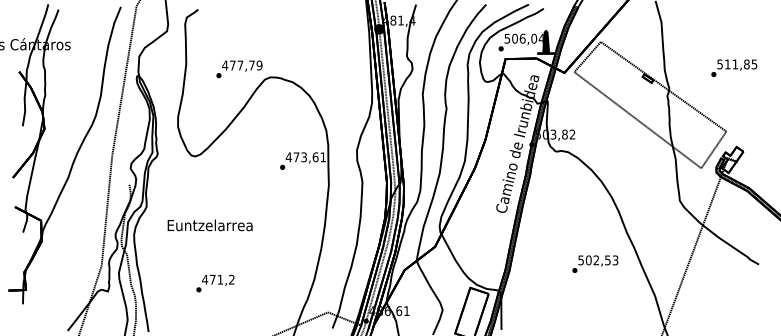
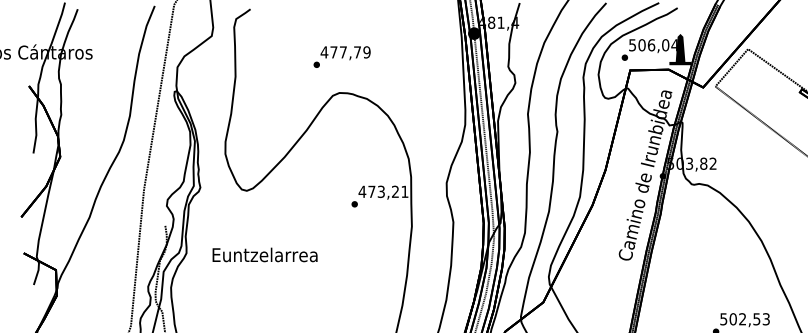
text: (239, 69) -> (342, 57), moved
text: (315, 157) -> (395, 192), 473,61 -> 473,21
text: (209, 225) -> (264, 255), moved

